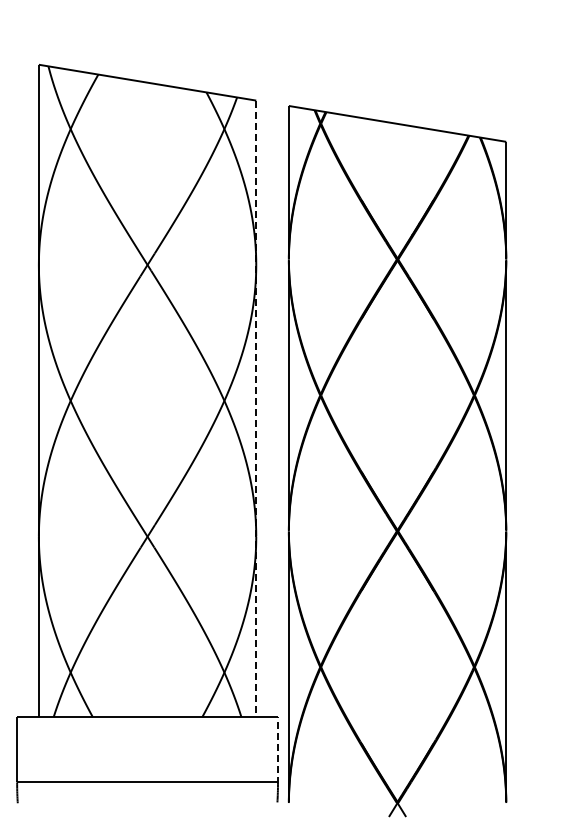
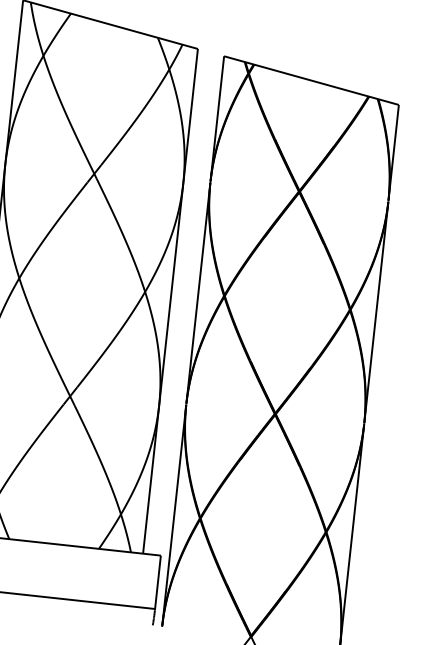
line: (256, 409) -> (170, 301), dashed -> solid
line: (278, 750) -> (158, 582), dashed -> solid

